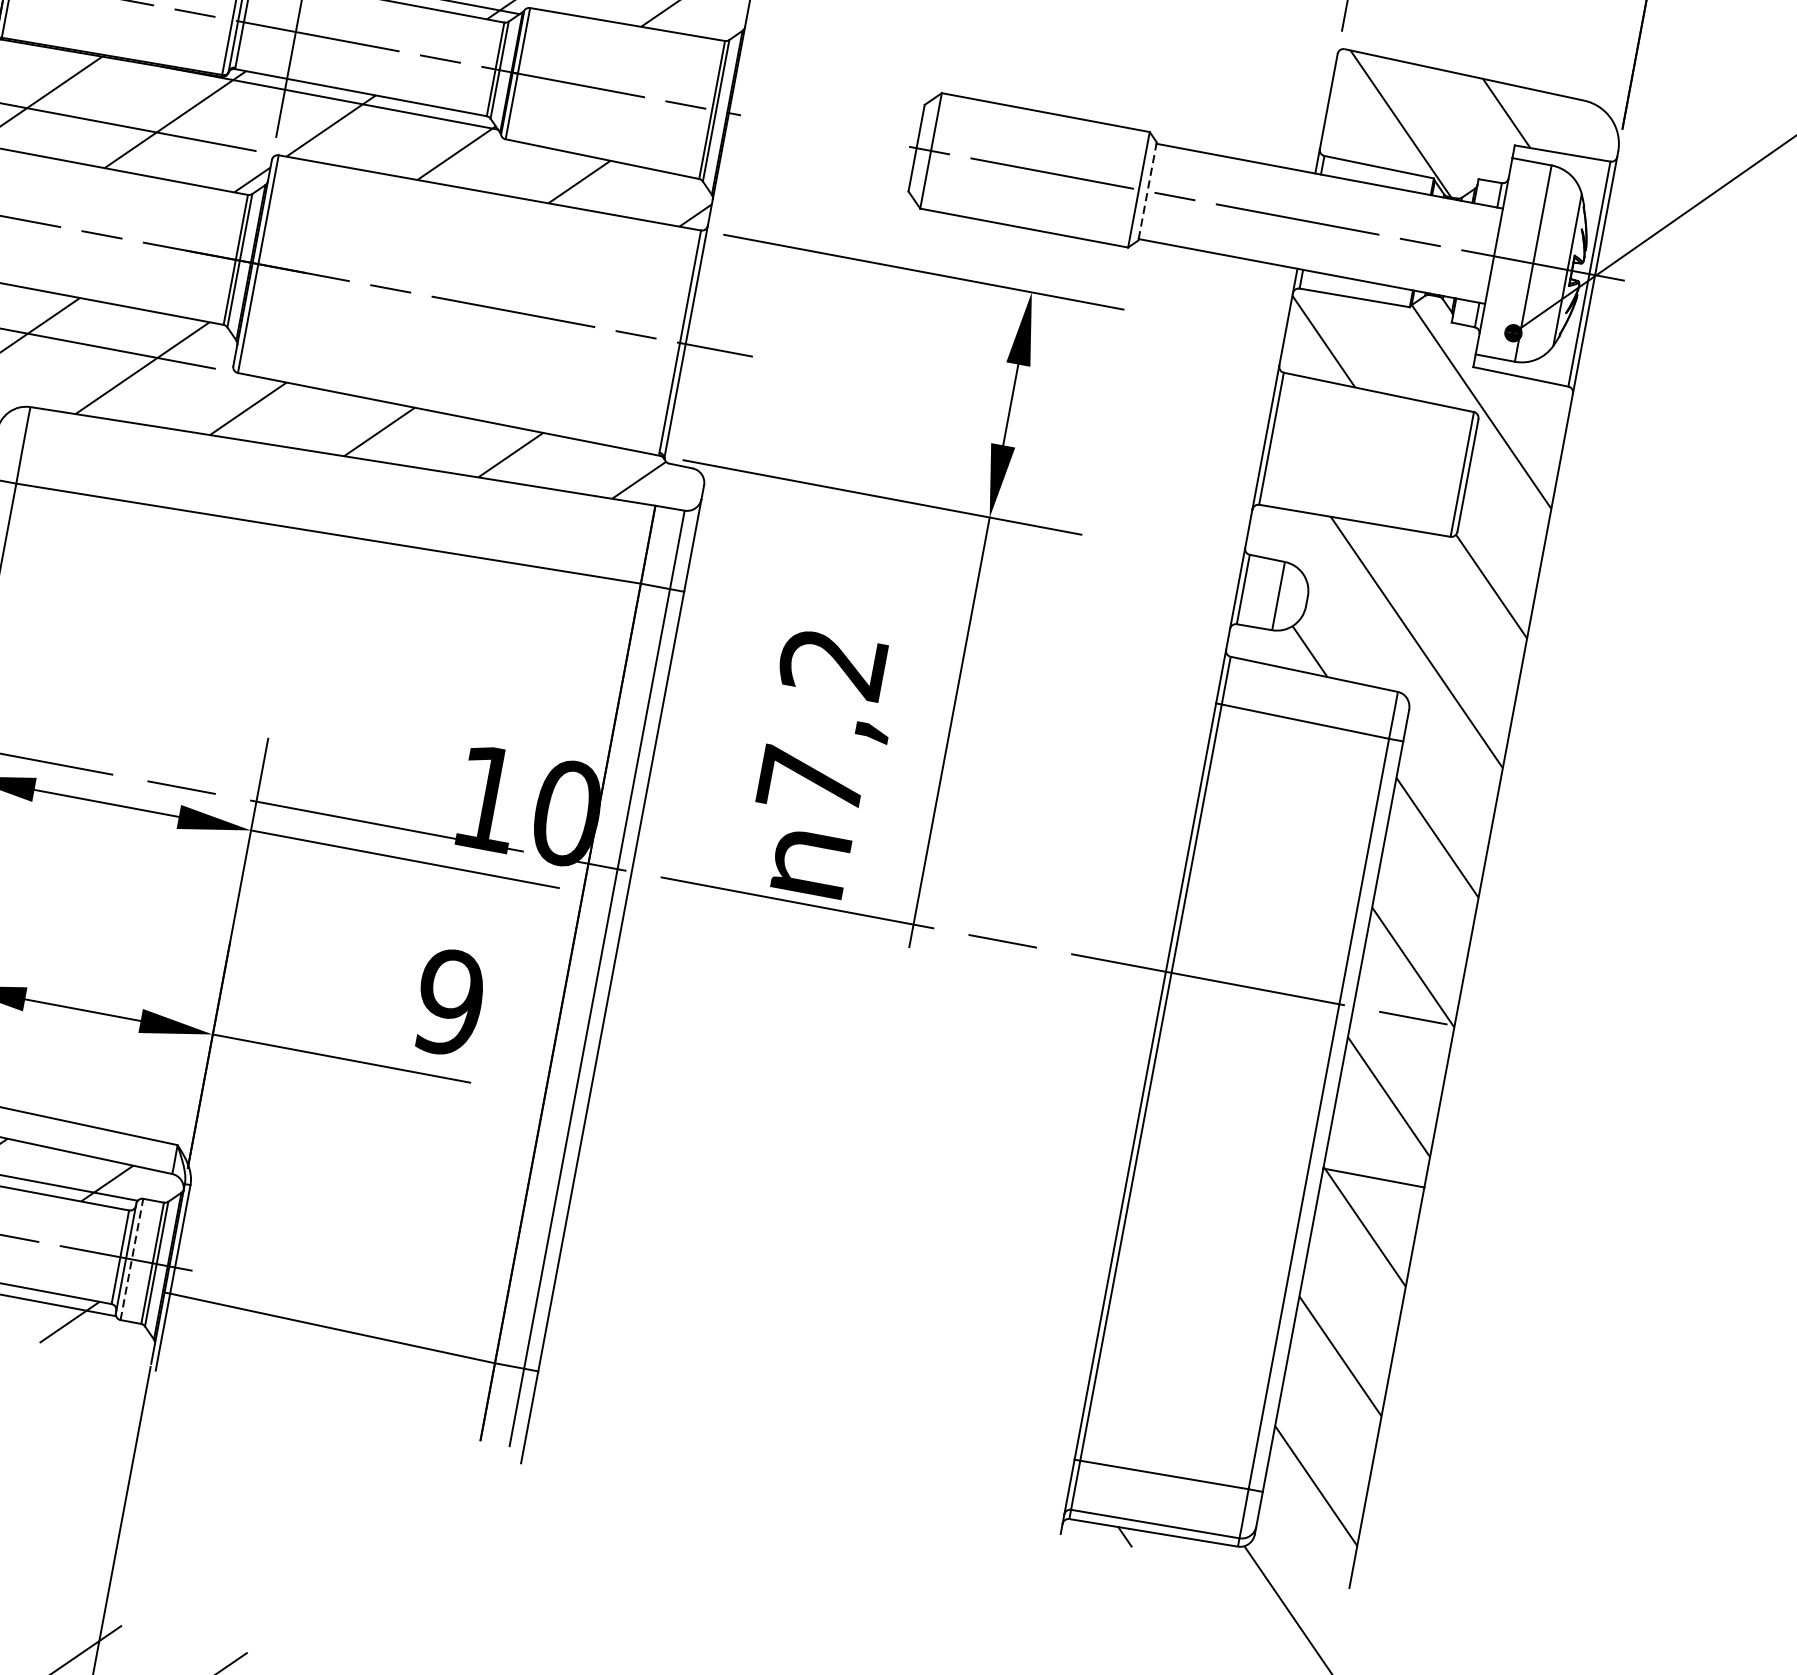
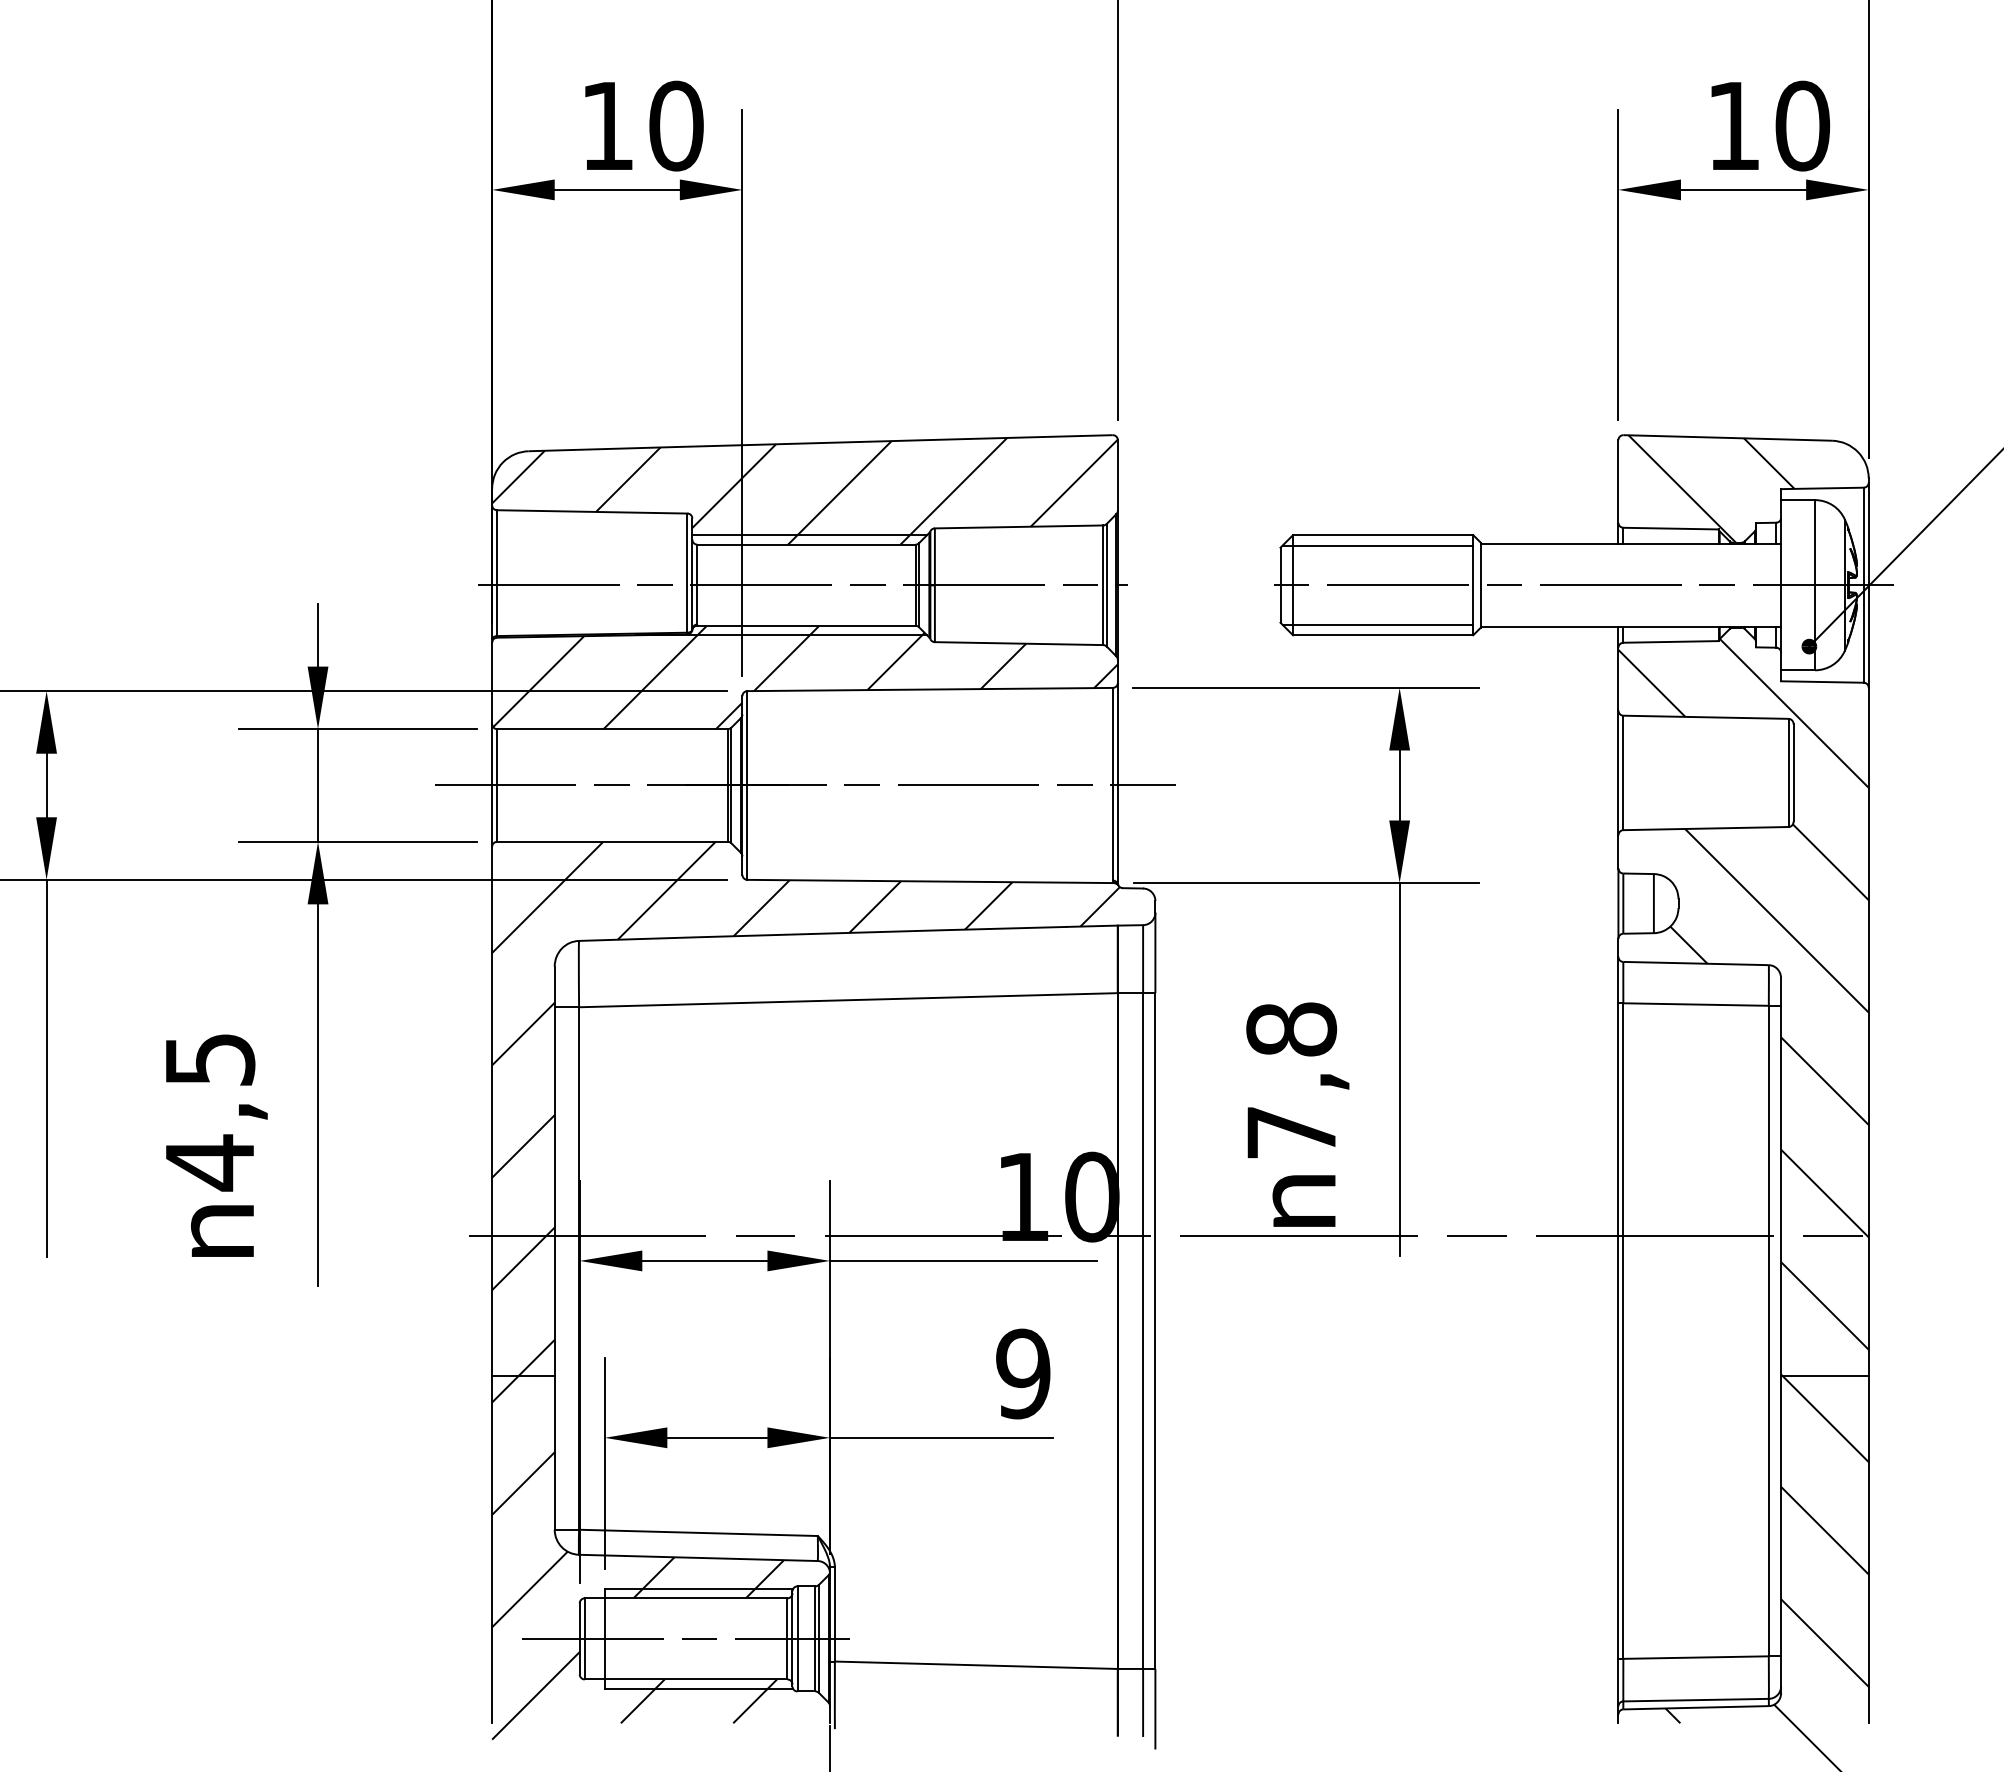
line: (1037, 123) -> (1377, 545), added
line: (1147, 191) -> (1480, 585), dashed -> solid
line: (1019, 214) -> (1377, 624), added
text: (833, 663) -> (1291, 1029), 7,2 -> 7,8
line: (132, 1258) -> (797, 1638), dashed -> solid

